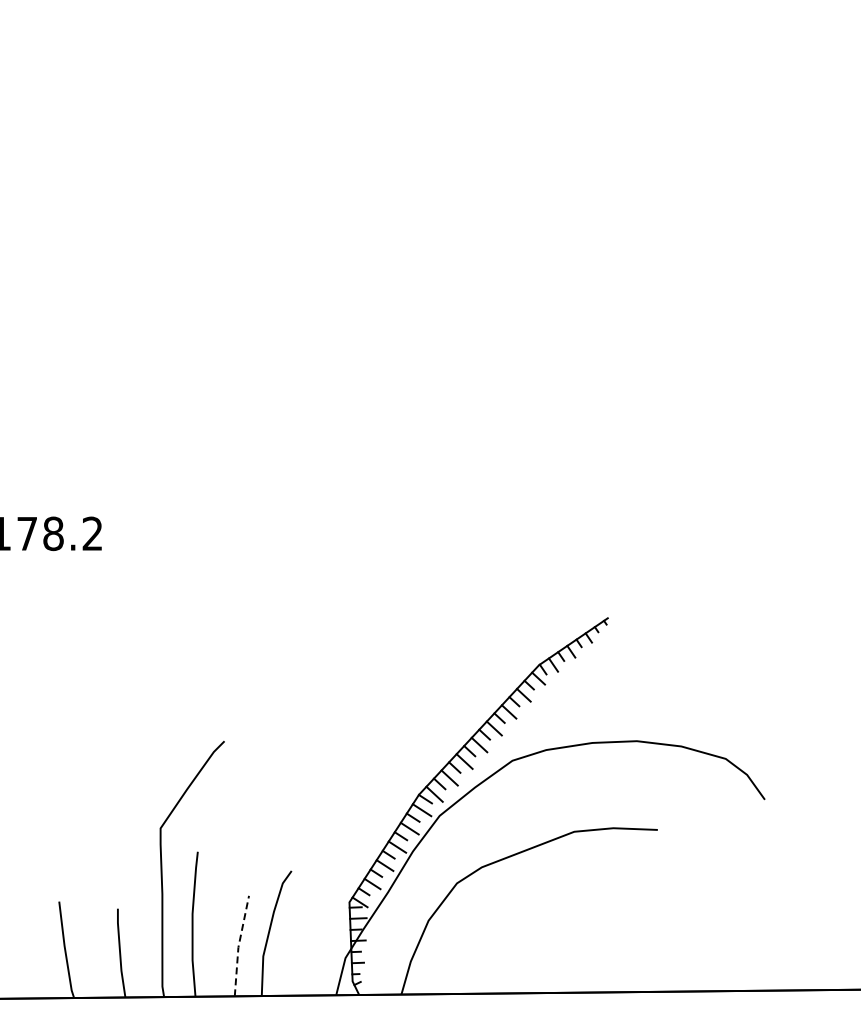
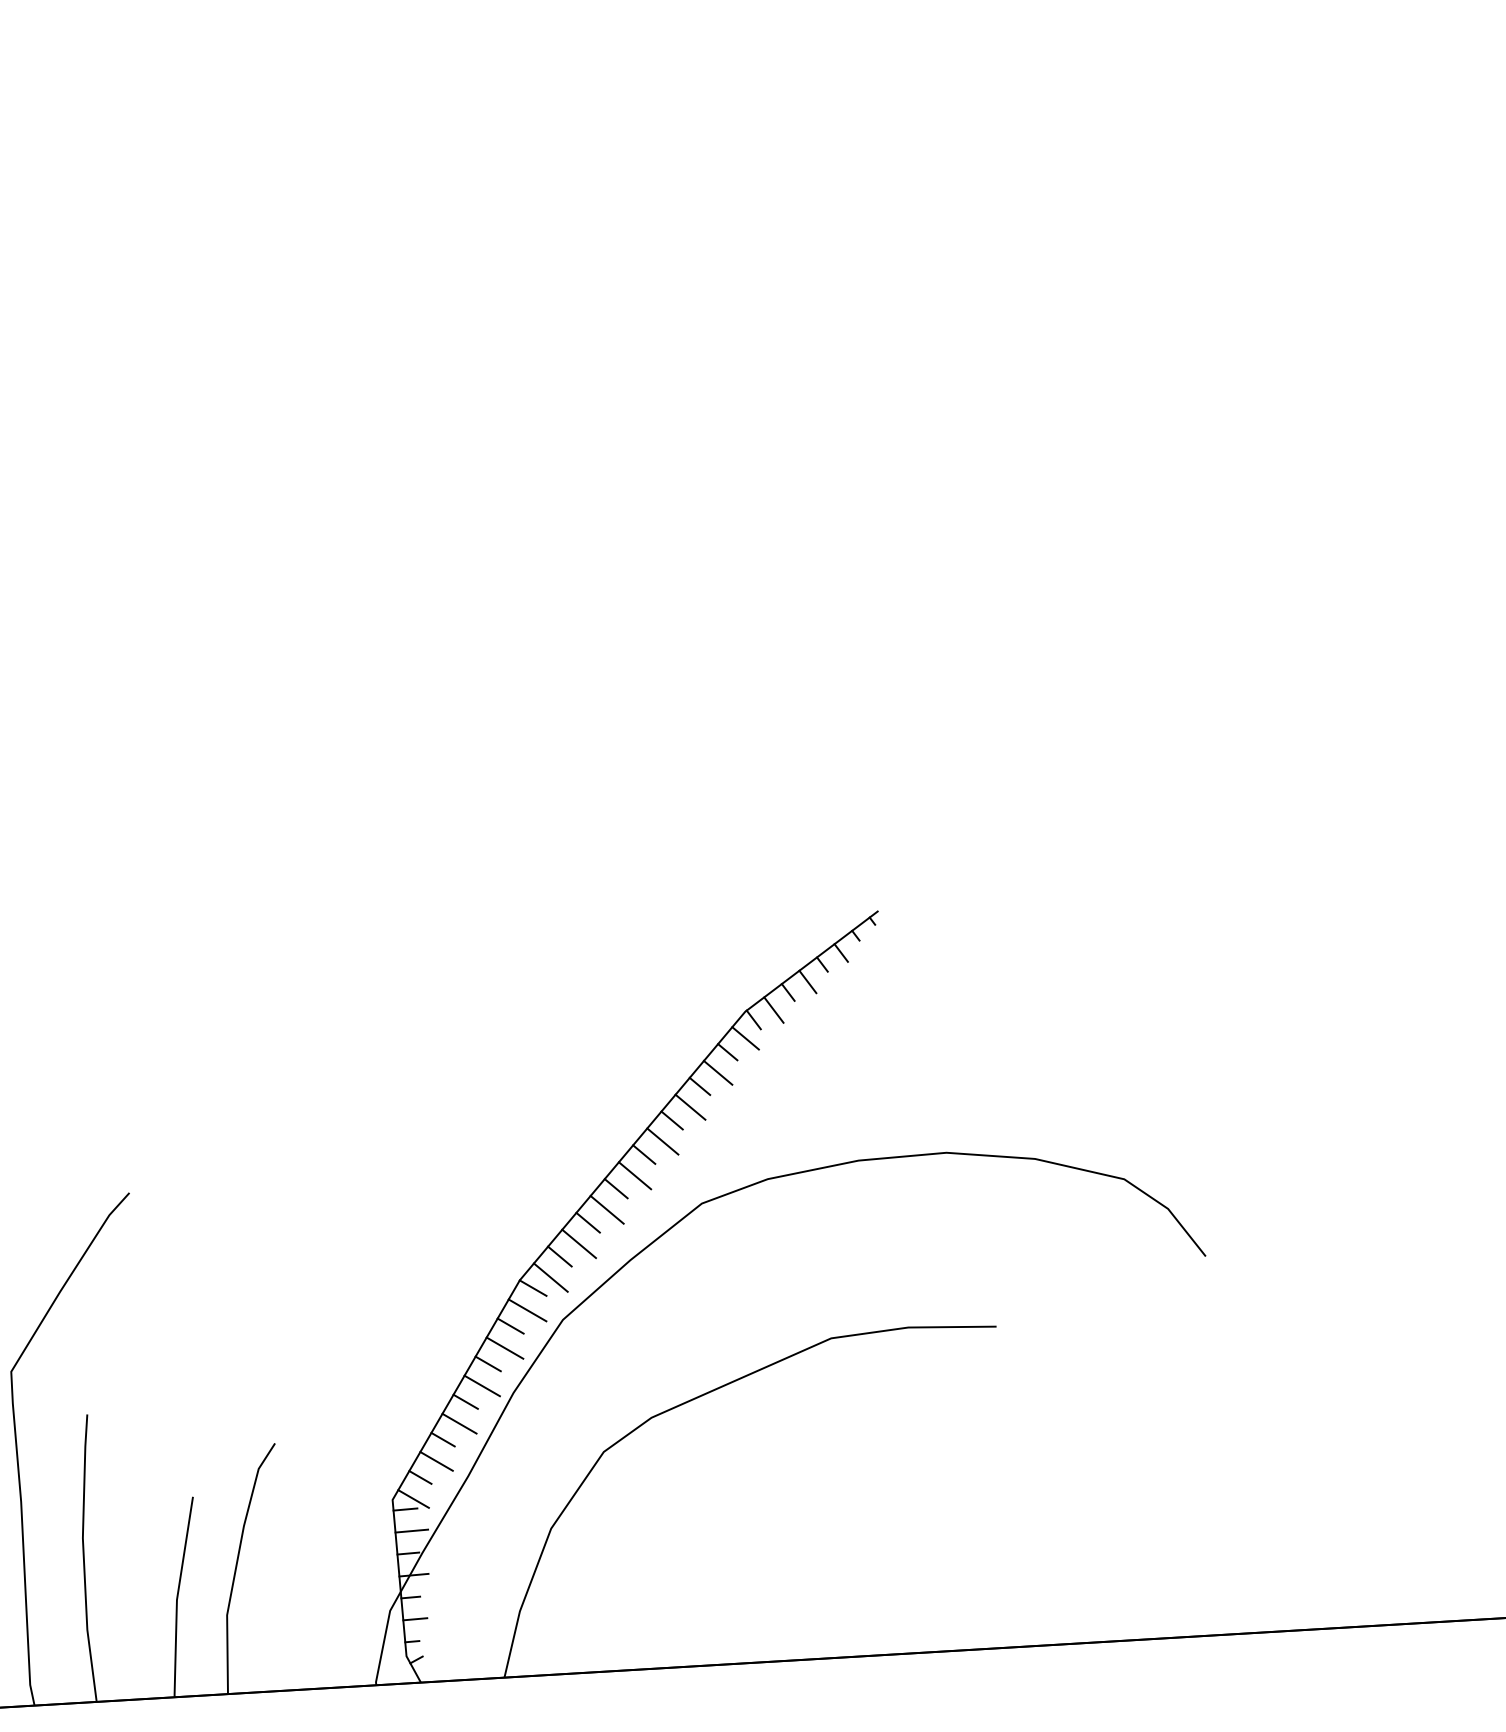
line: (238, 946) -> (177, 1598), dashed -> solid

